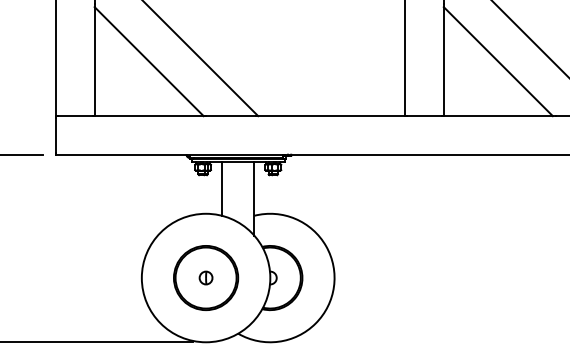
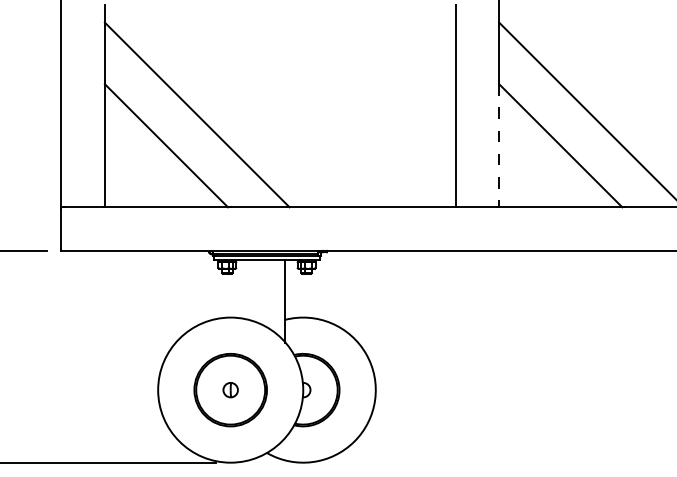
line: (444, 61) -> (499, 145), solid -> dashed
line: (221, 188) -> (248, 289), removed

